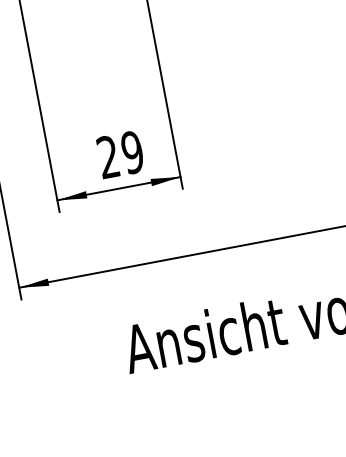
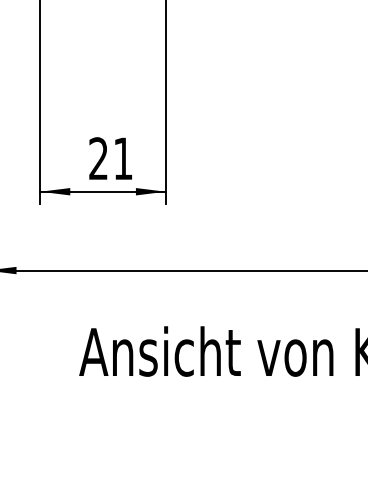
text: (131, 152) -> (122, 158), 29 -> 21

